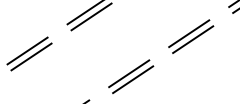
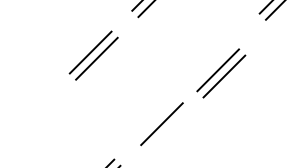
part: (191, 36) -> (221, 73), moved
line: (27, 51) -> (28, 115), removed
line: (31, 57) -> (34, 121), removed
line: (128, 73) -> (155, 117), removed

